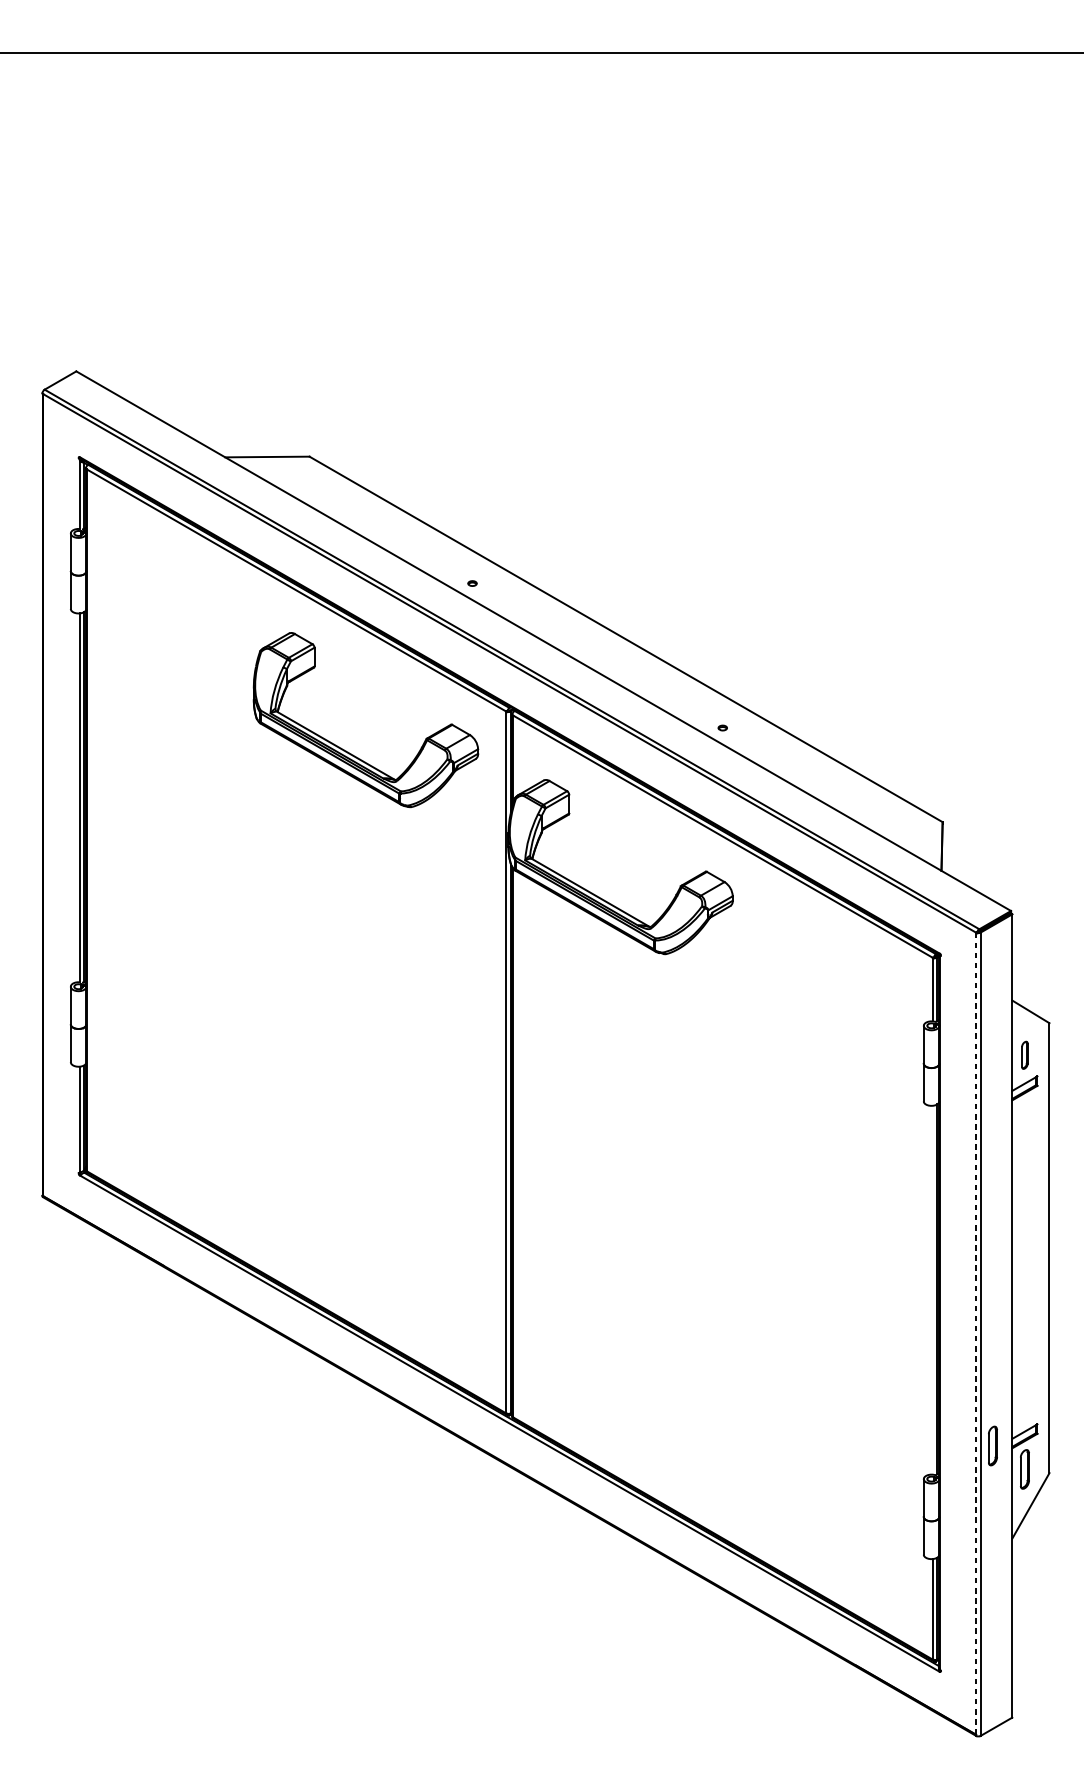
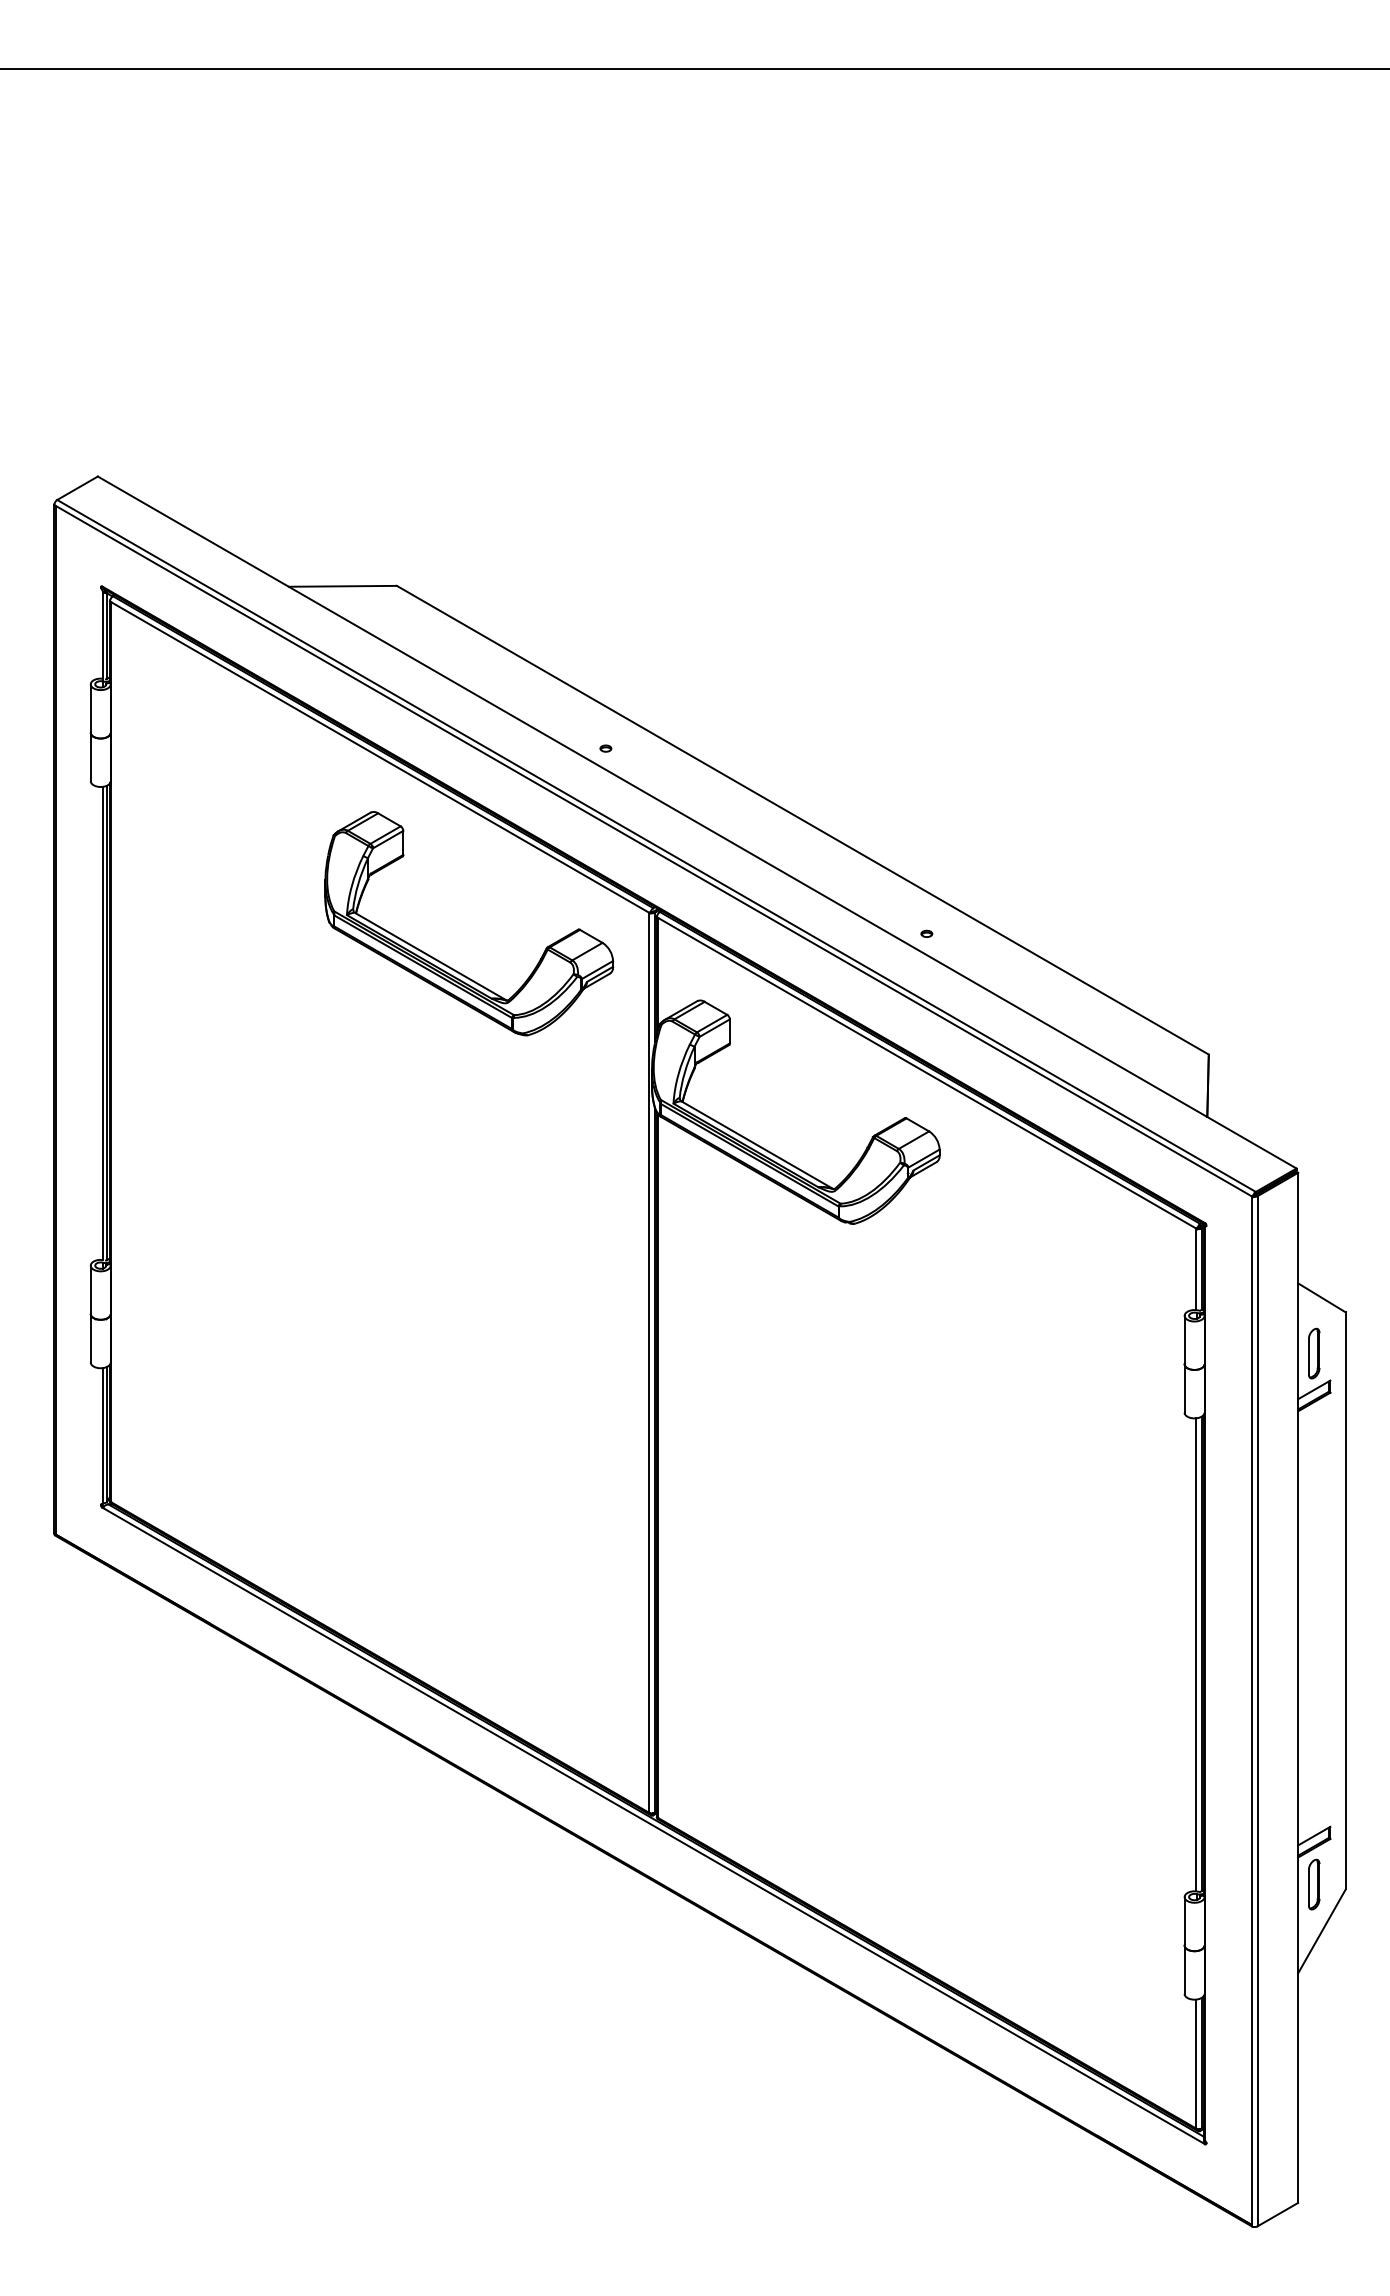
part: (1025, 1055) -> (1314, 1353), size x1.43
line: (932, 1289) -> (1195, 1654), added
line: (975, 1333) -> (1251, 1710), dashed -> solid
part: (993, 1445) -> (1273, 1854), removed

